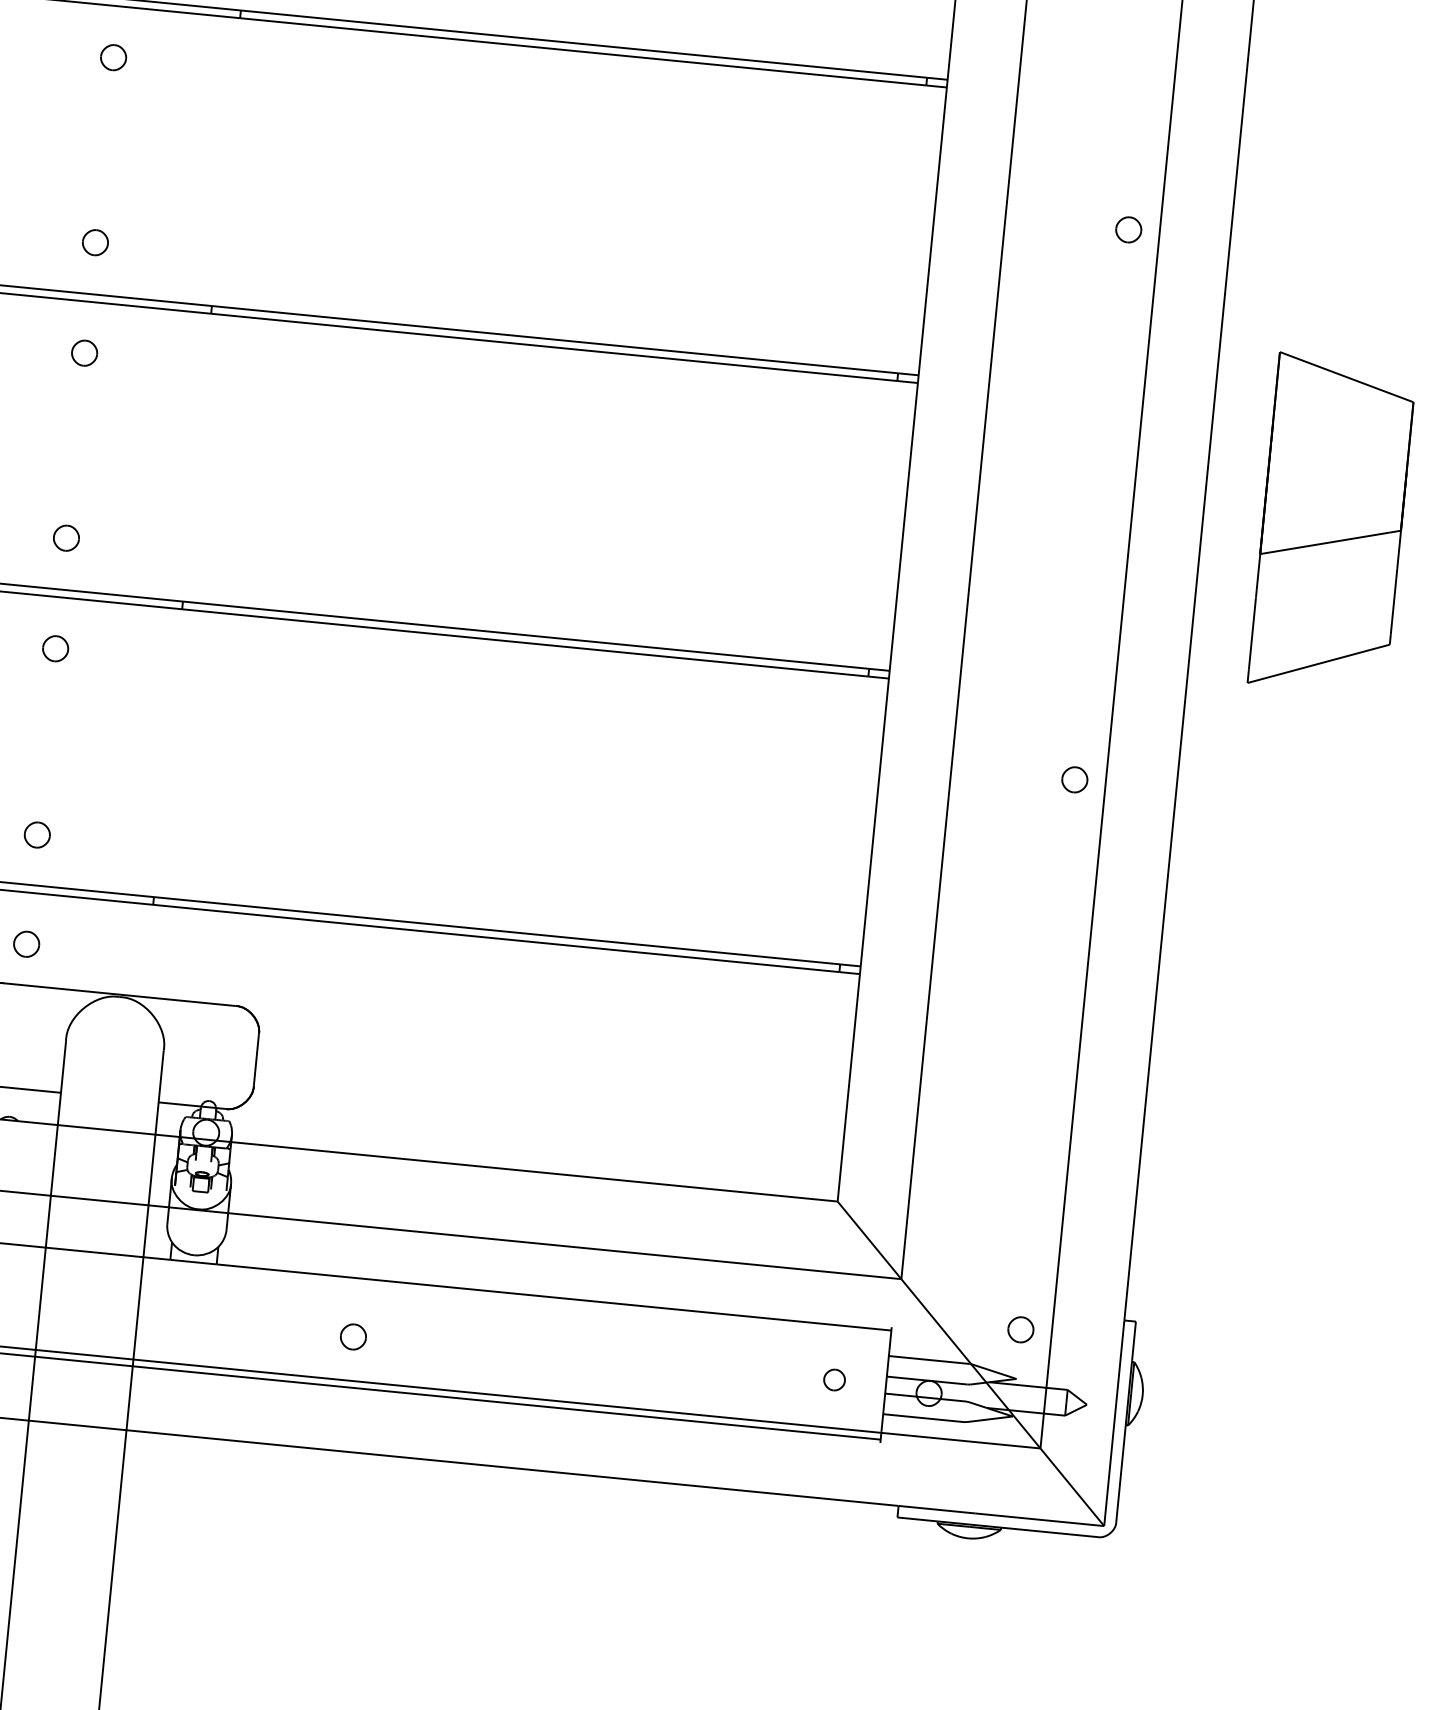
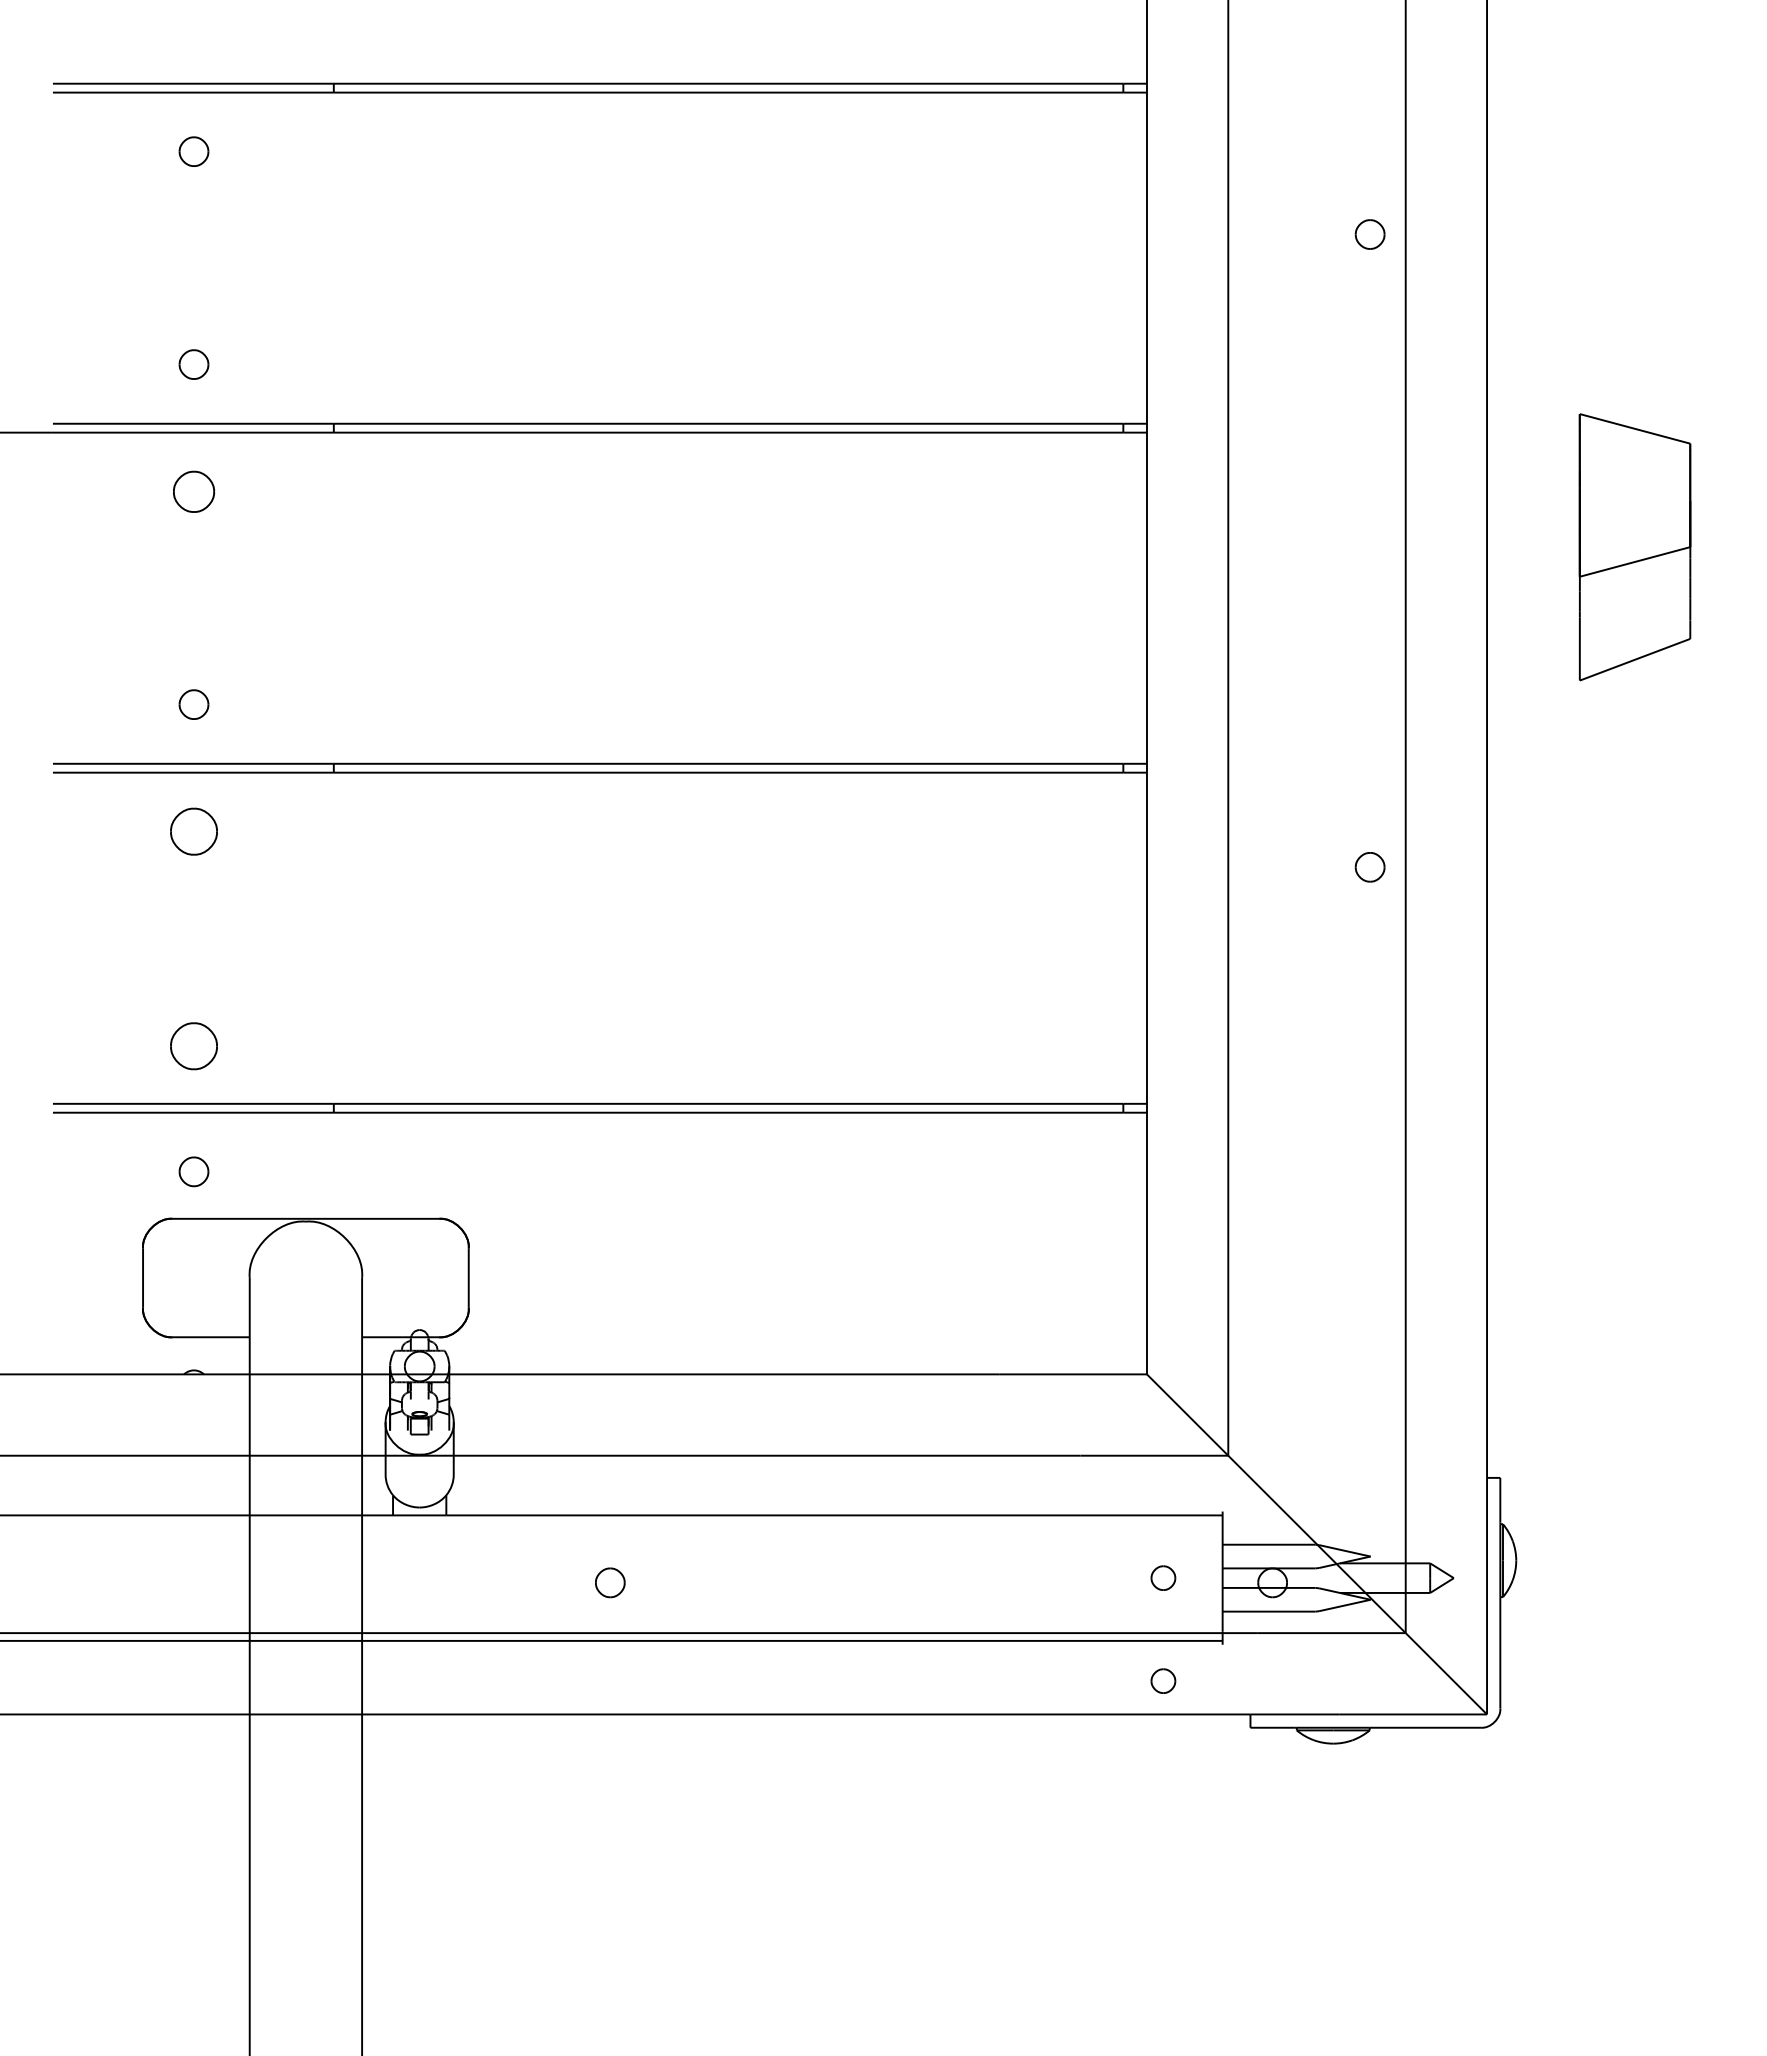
part: (84, 352) -> (193, 491), size x1.4
part: (1331, 524) -> (1634, 547), size x0.7
part: (55, 648) -> (193, 831), size x1.6
part: (36, 834) -> (193, 1045), size x1.6
part: (1020, 1329) -> (1369, 1499), removed
part: (825, 1469) -> (1163, 1680), added

